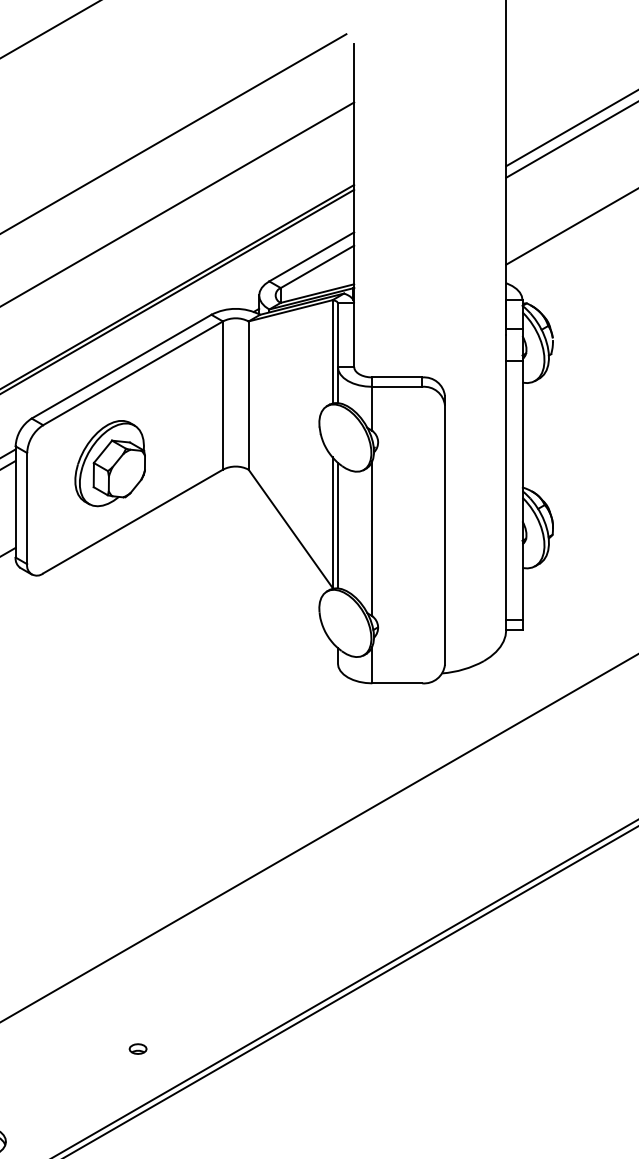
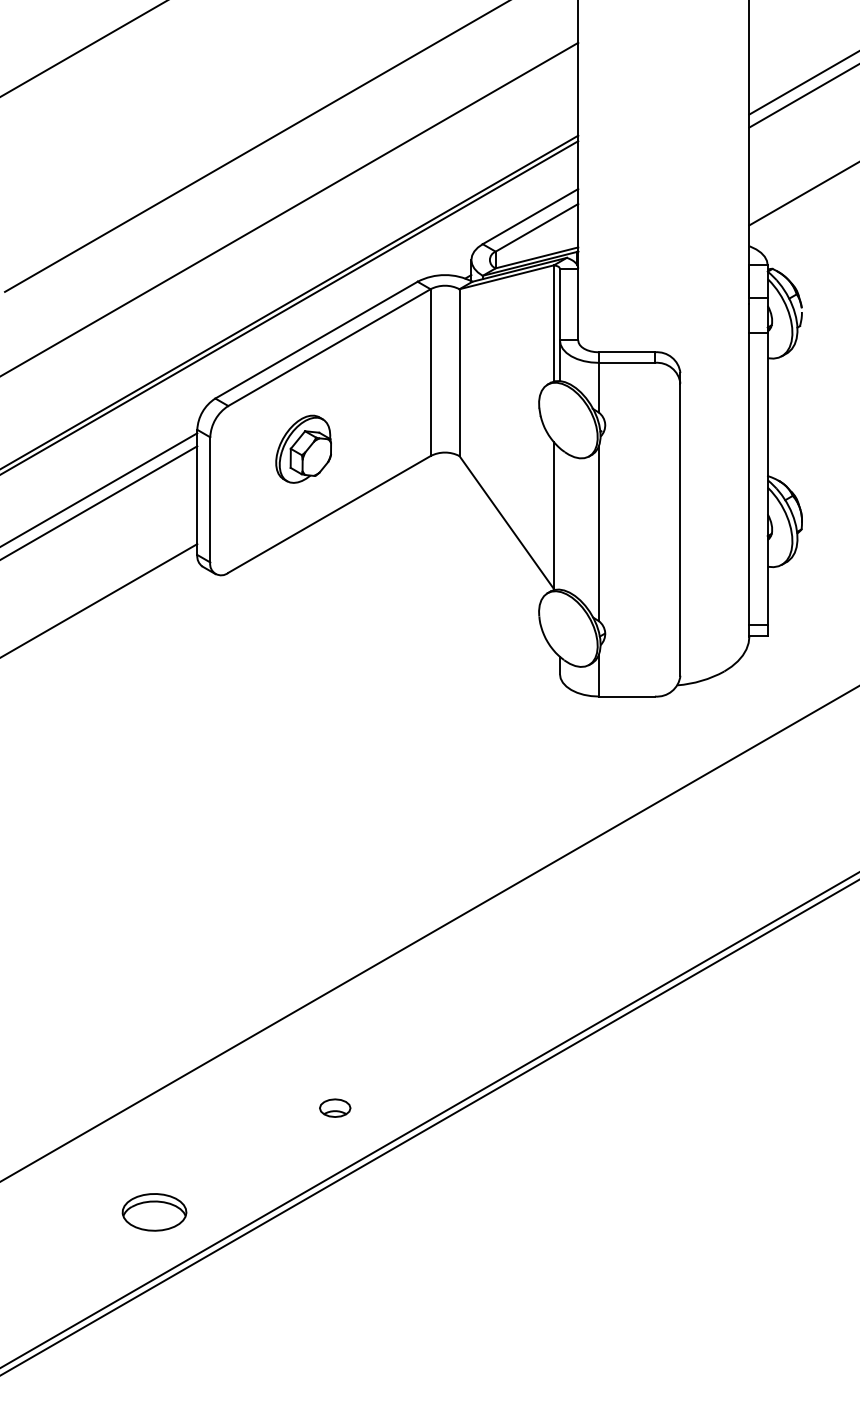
part: (110, 463) -> (303, 449), size x0.7
line: (337, 525) -> (559, 518), removed
part: (137, 1048) -> (334, 1107), size x1.6

